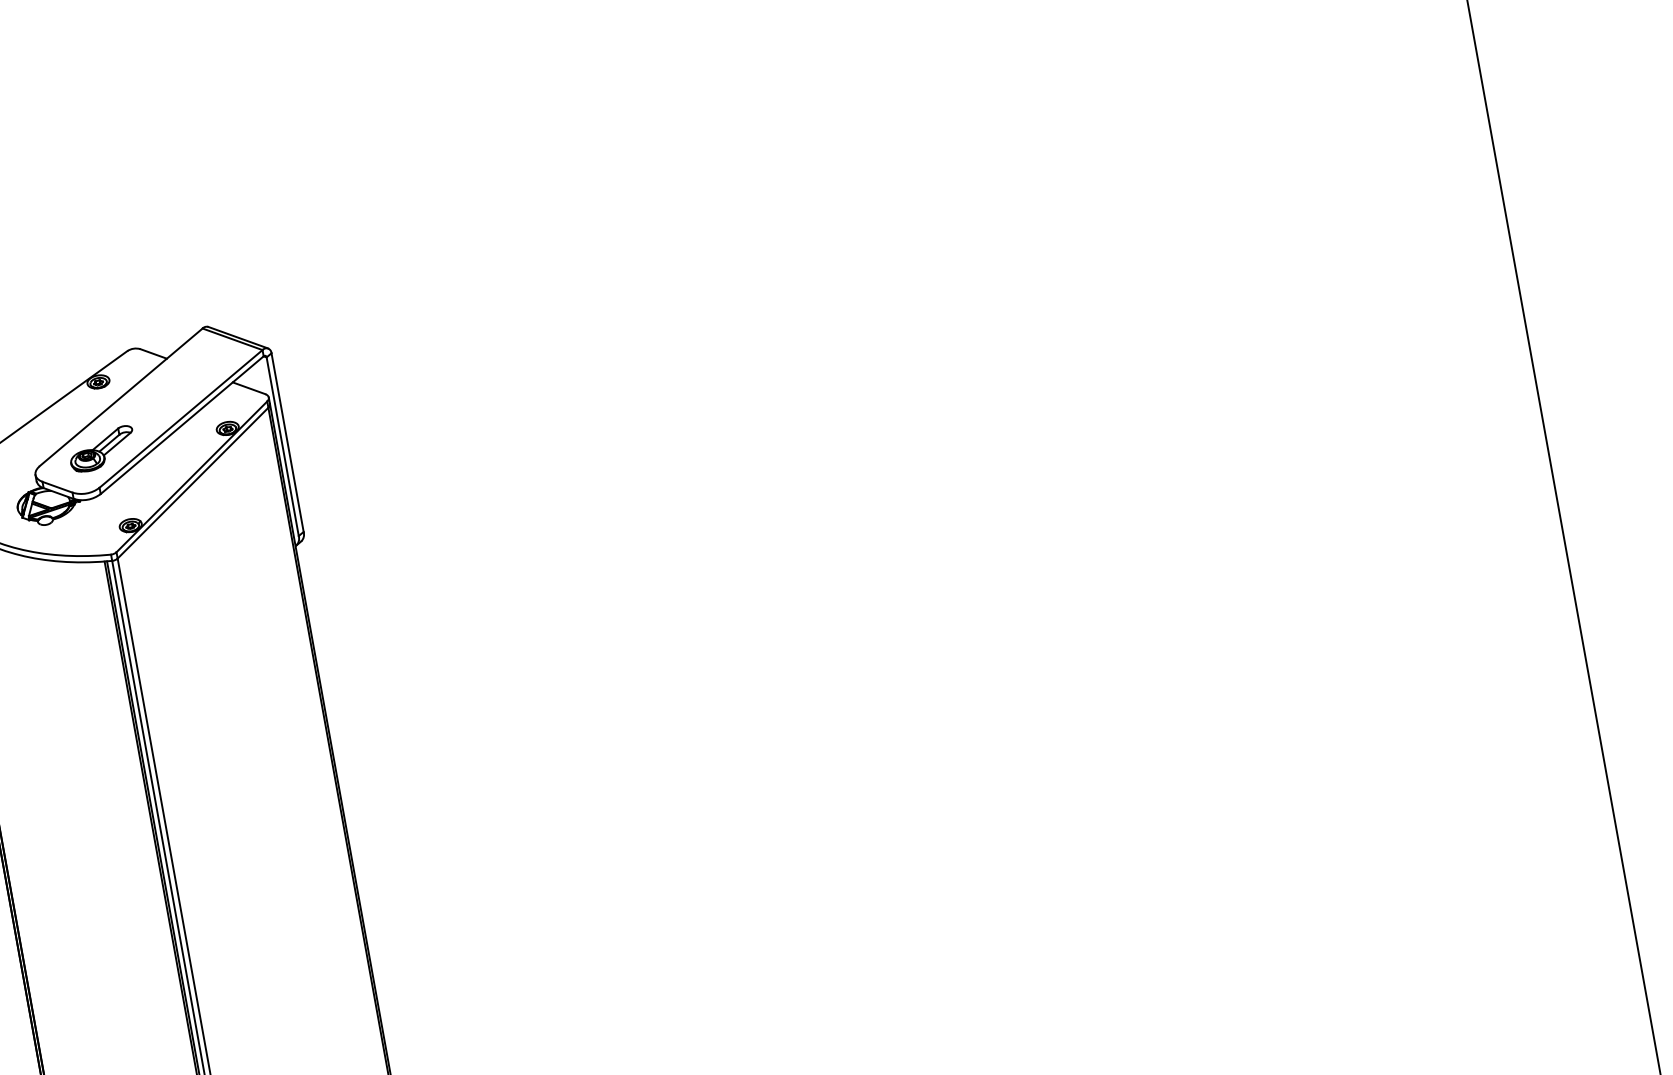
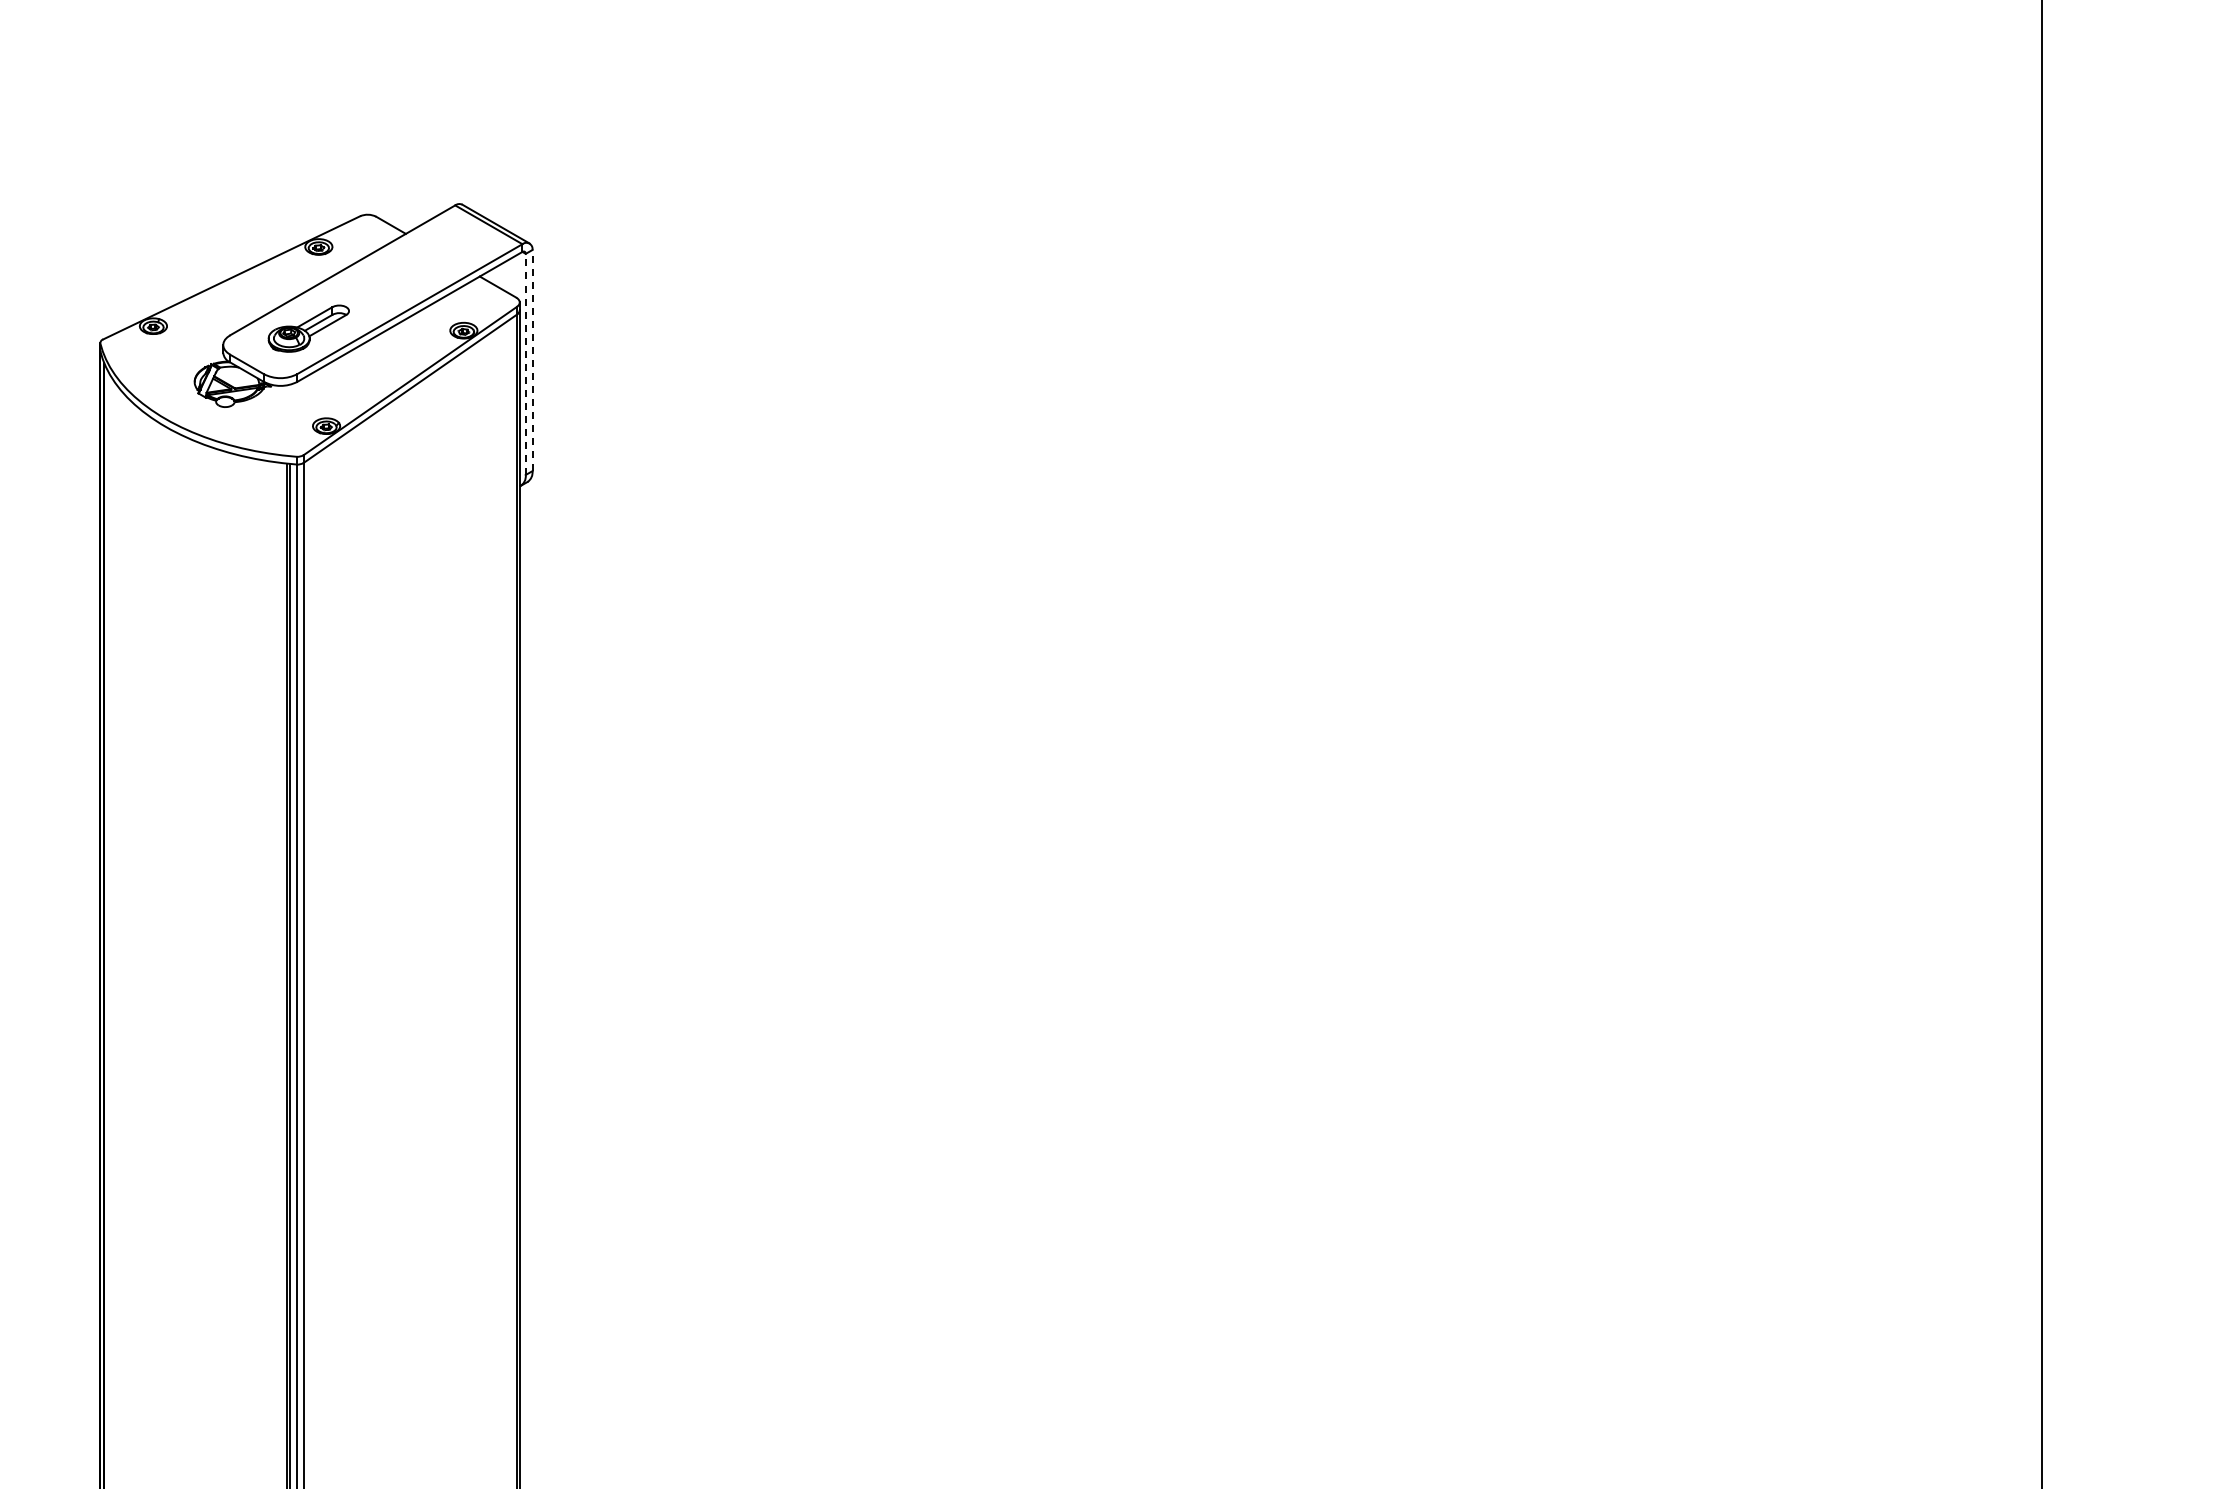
line: (287, 442) -> (532, 360), solid -> dashed
line: (282, 446) -> (525, 364), solid -> dashed

